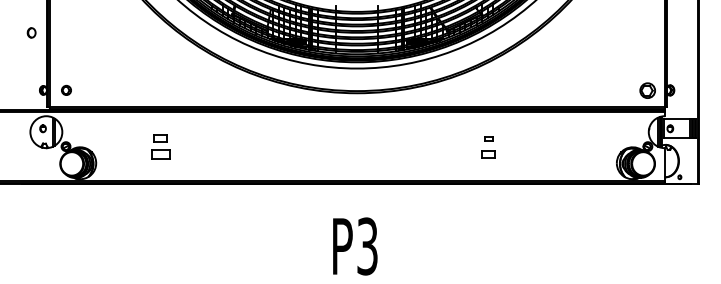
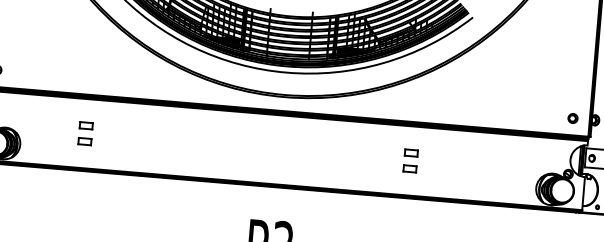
part: (647, 89) -> (572, 117), size x0.62
part: (488, 138) -> (411, 152), size x1.67
part: (160, 154) -> (84, 141), size x0.71

